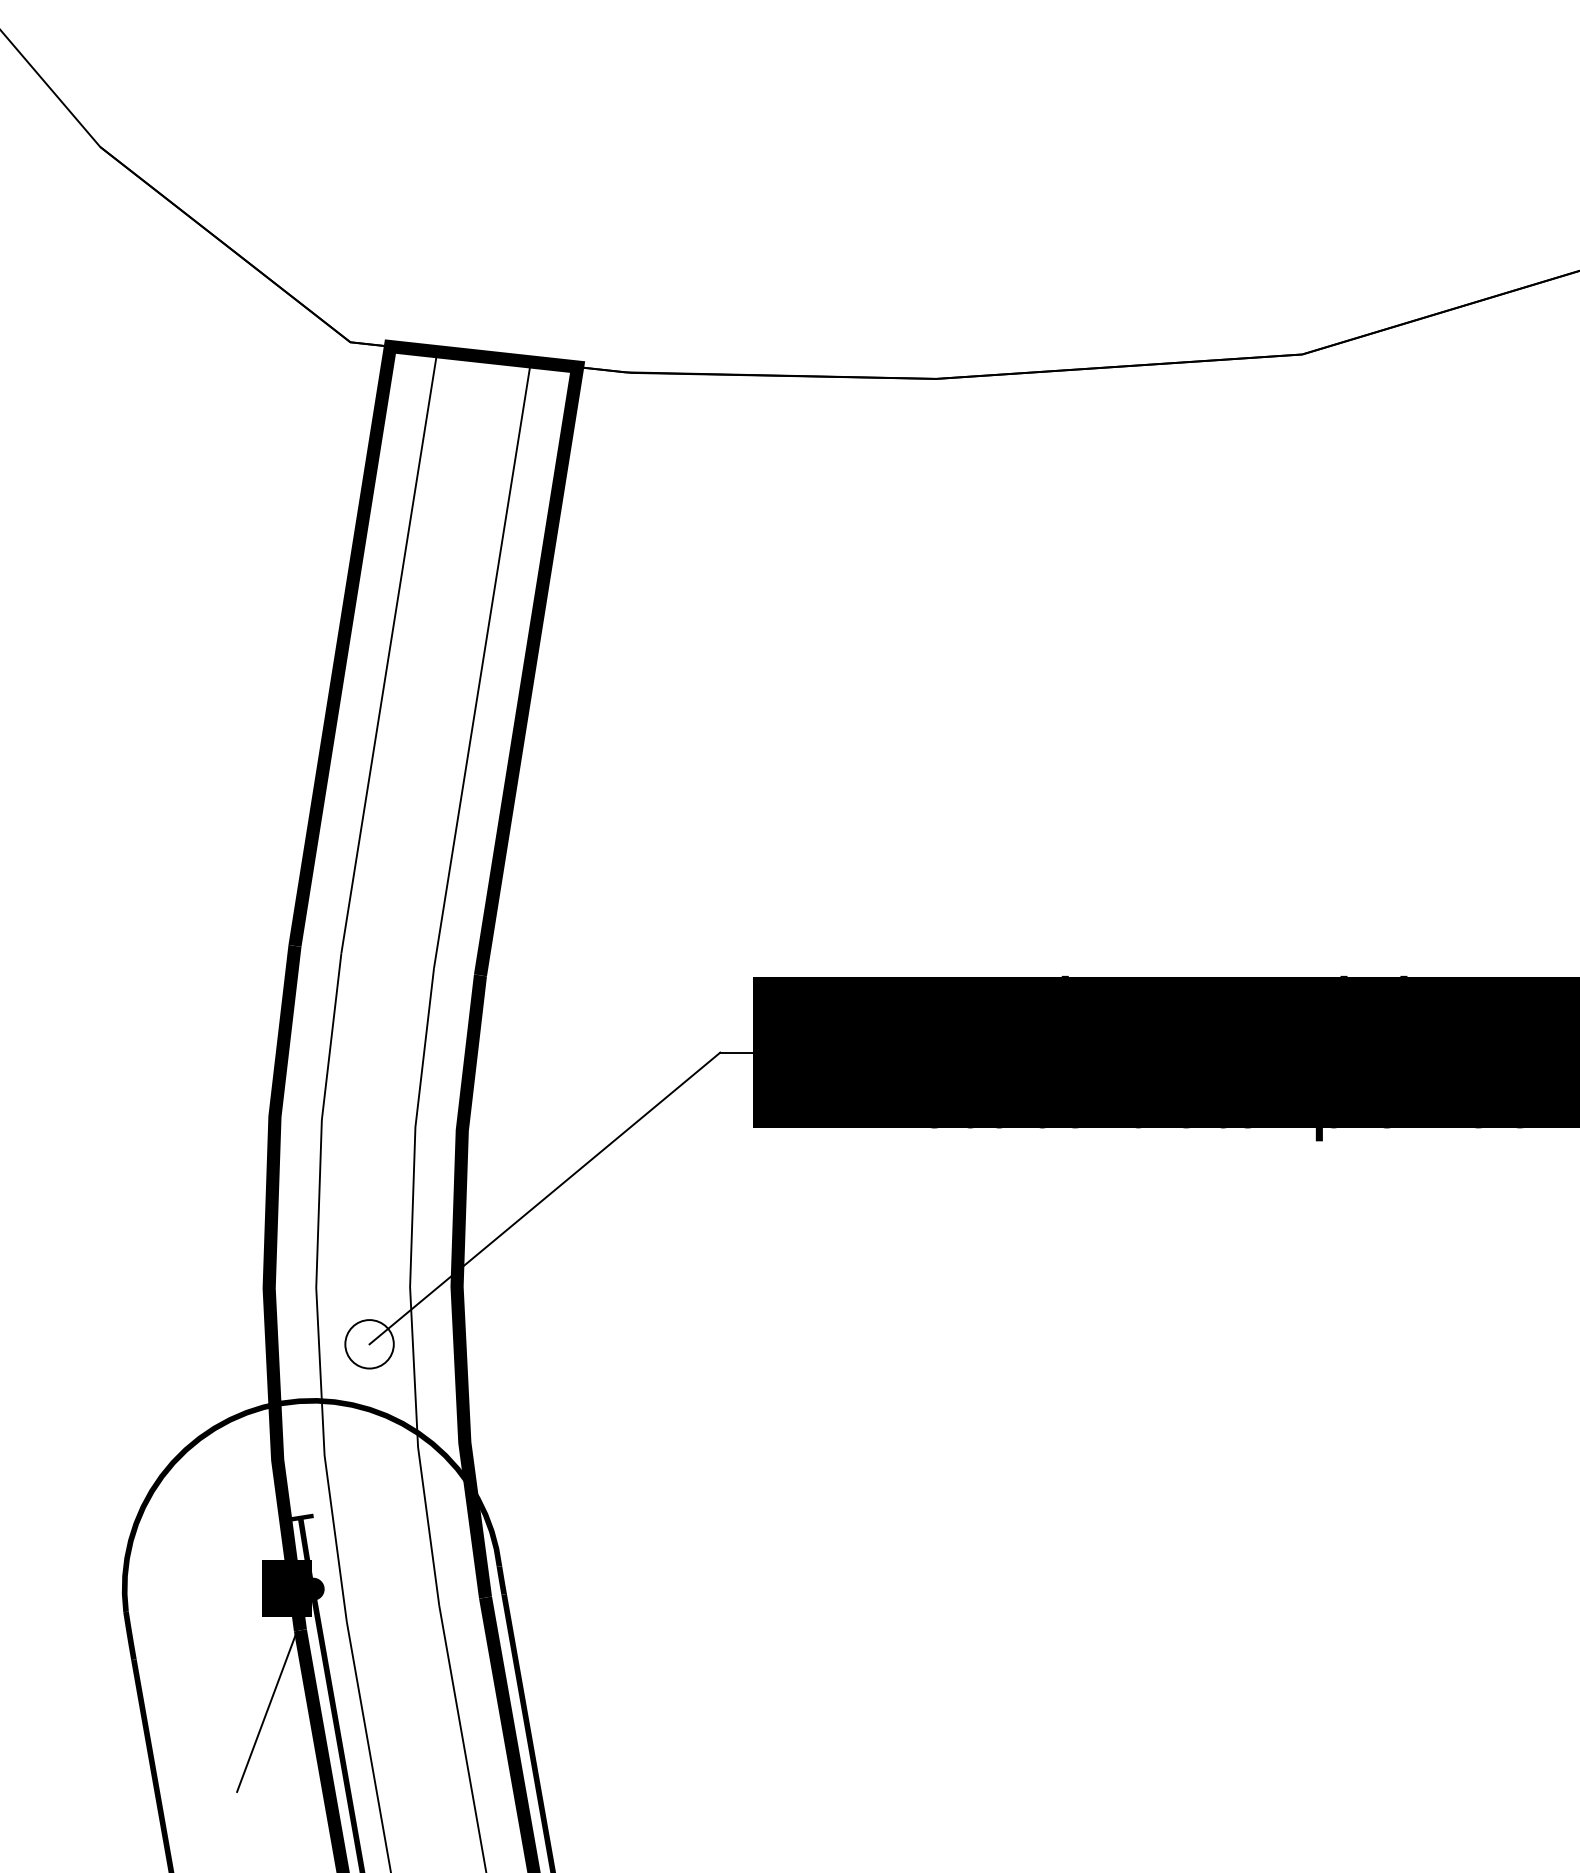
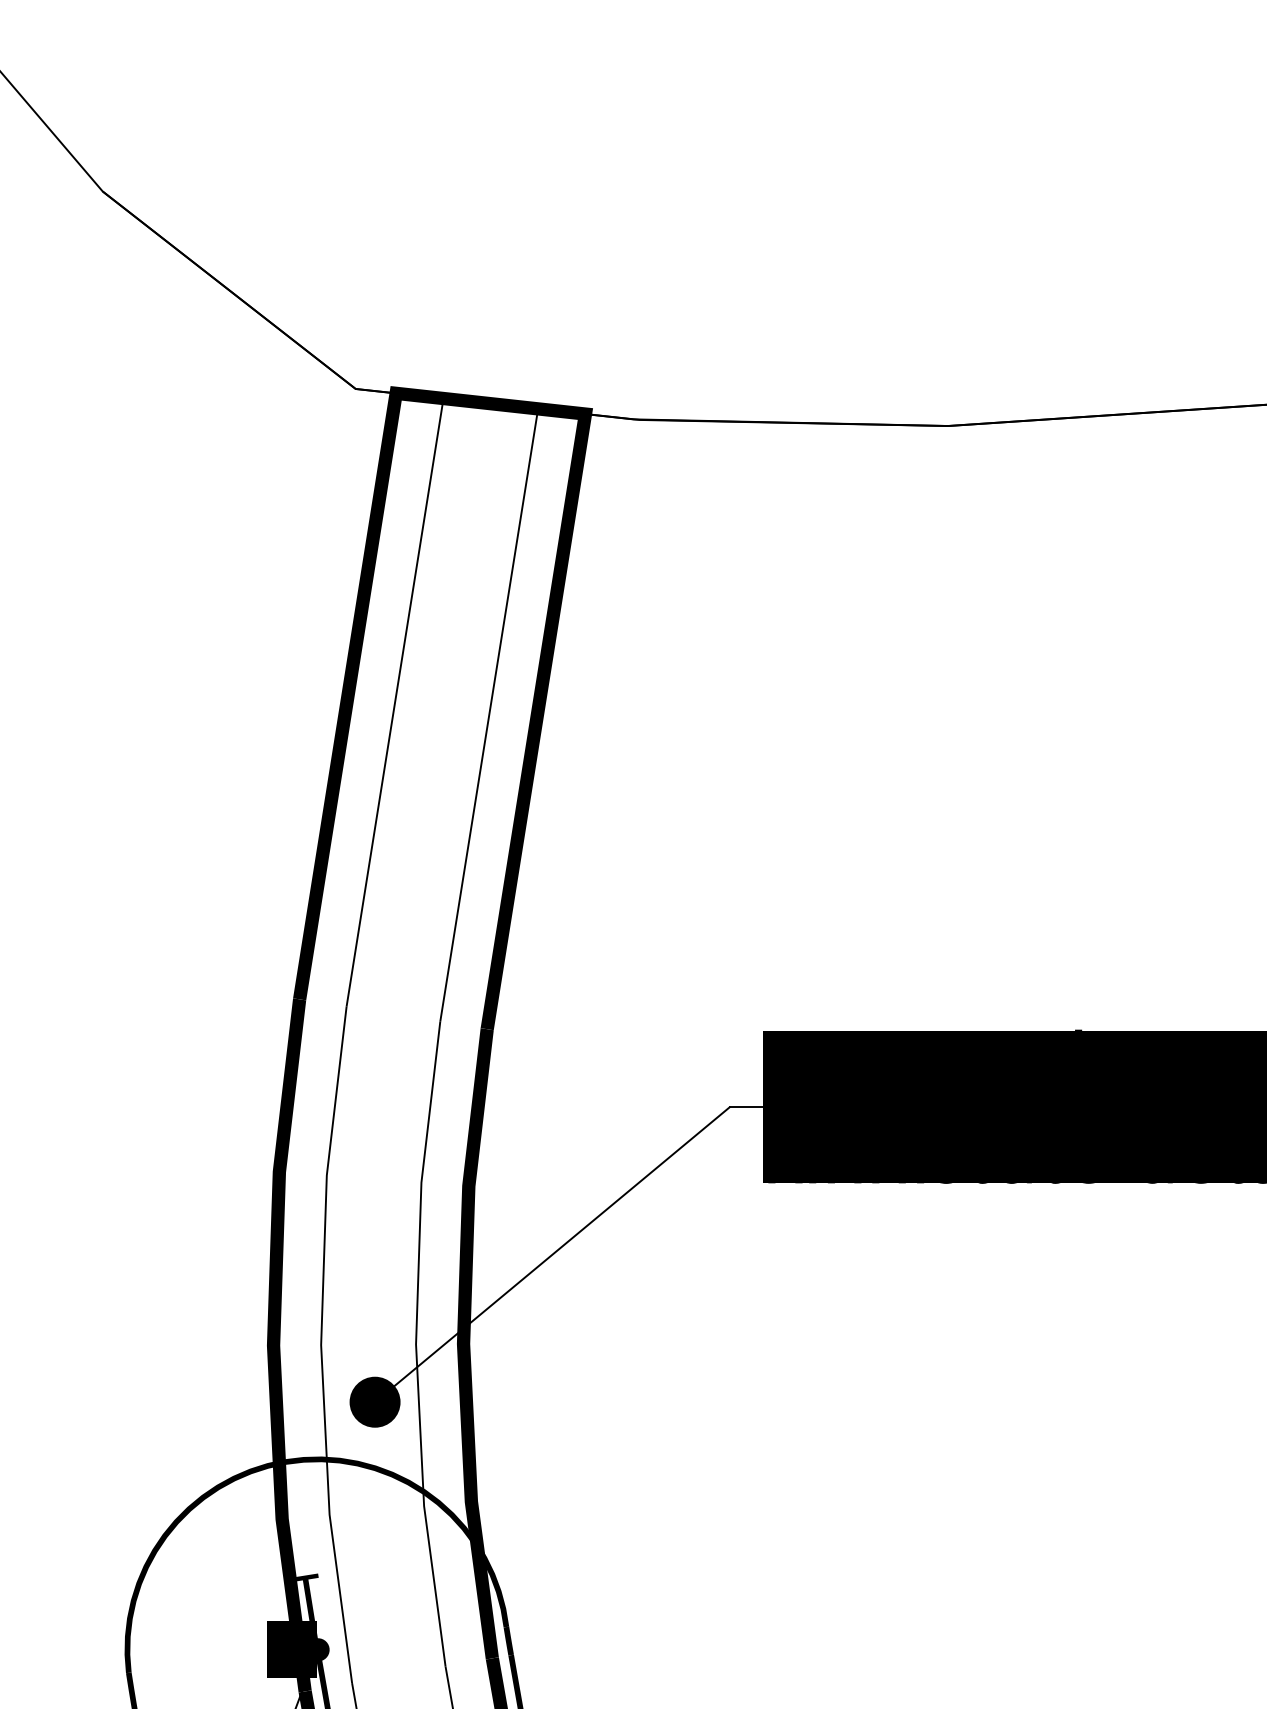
fill: (369, 1344) -> (374, 1402), added

